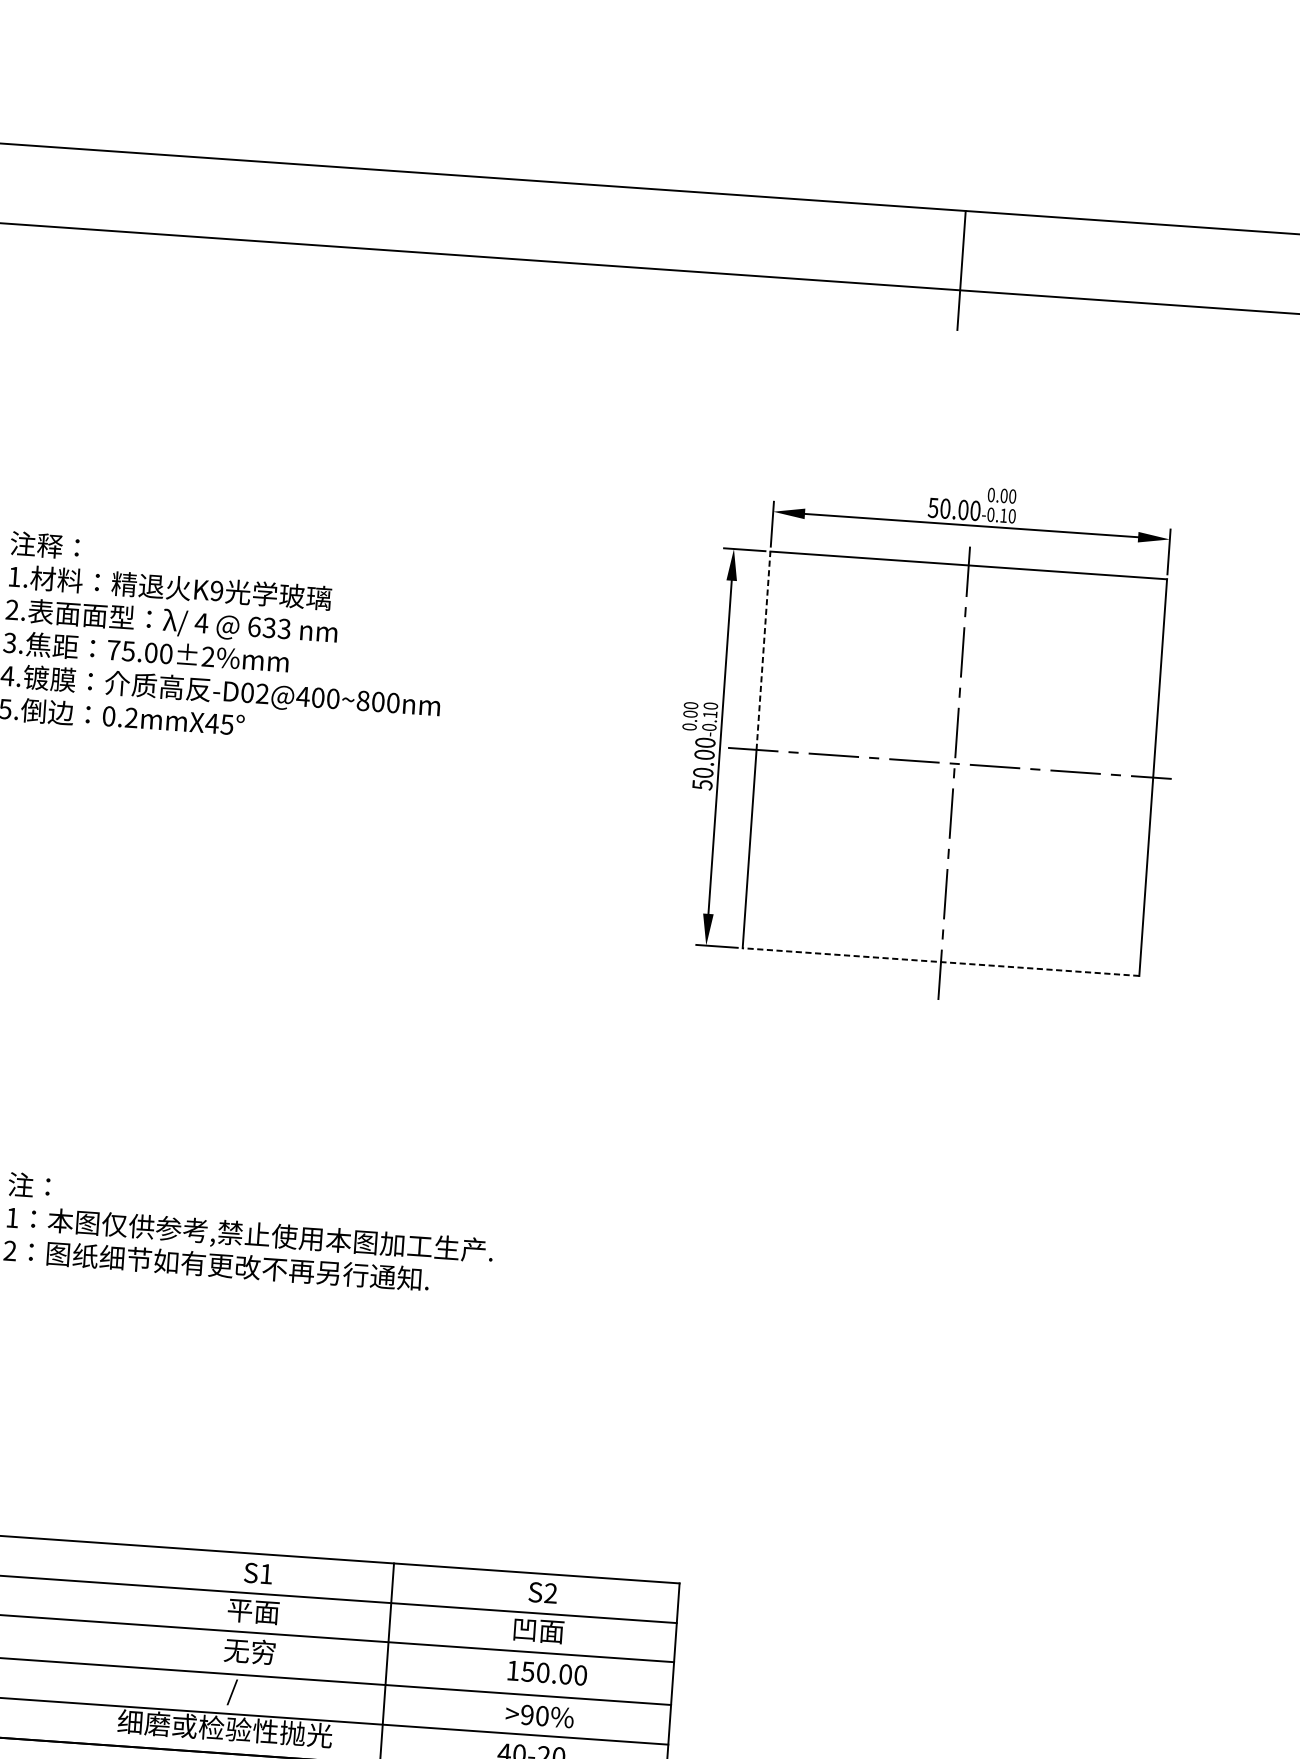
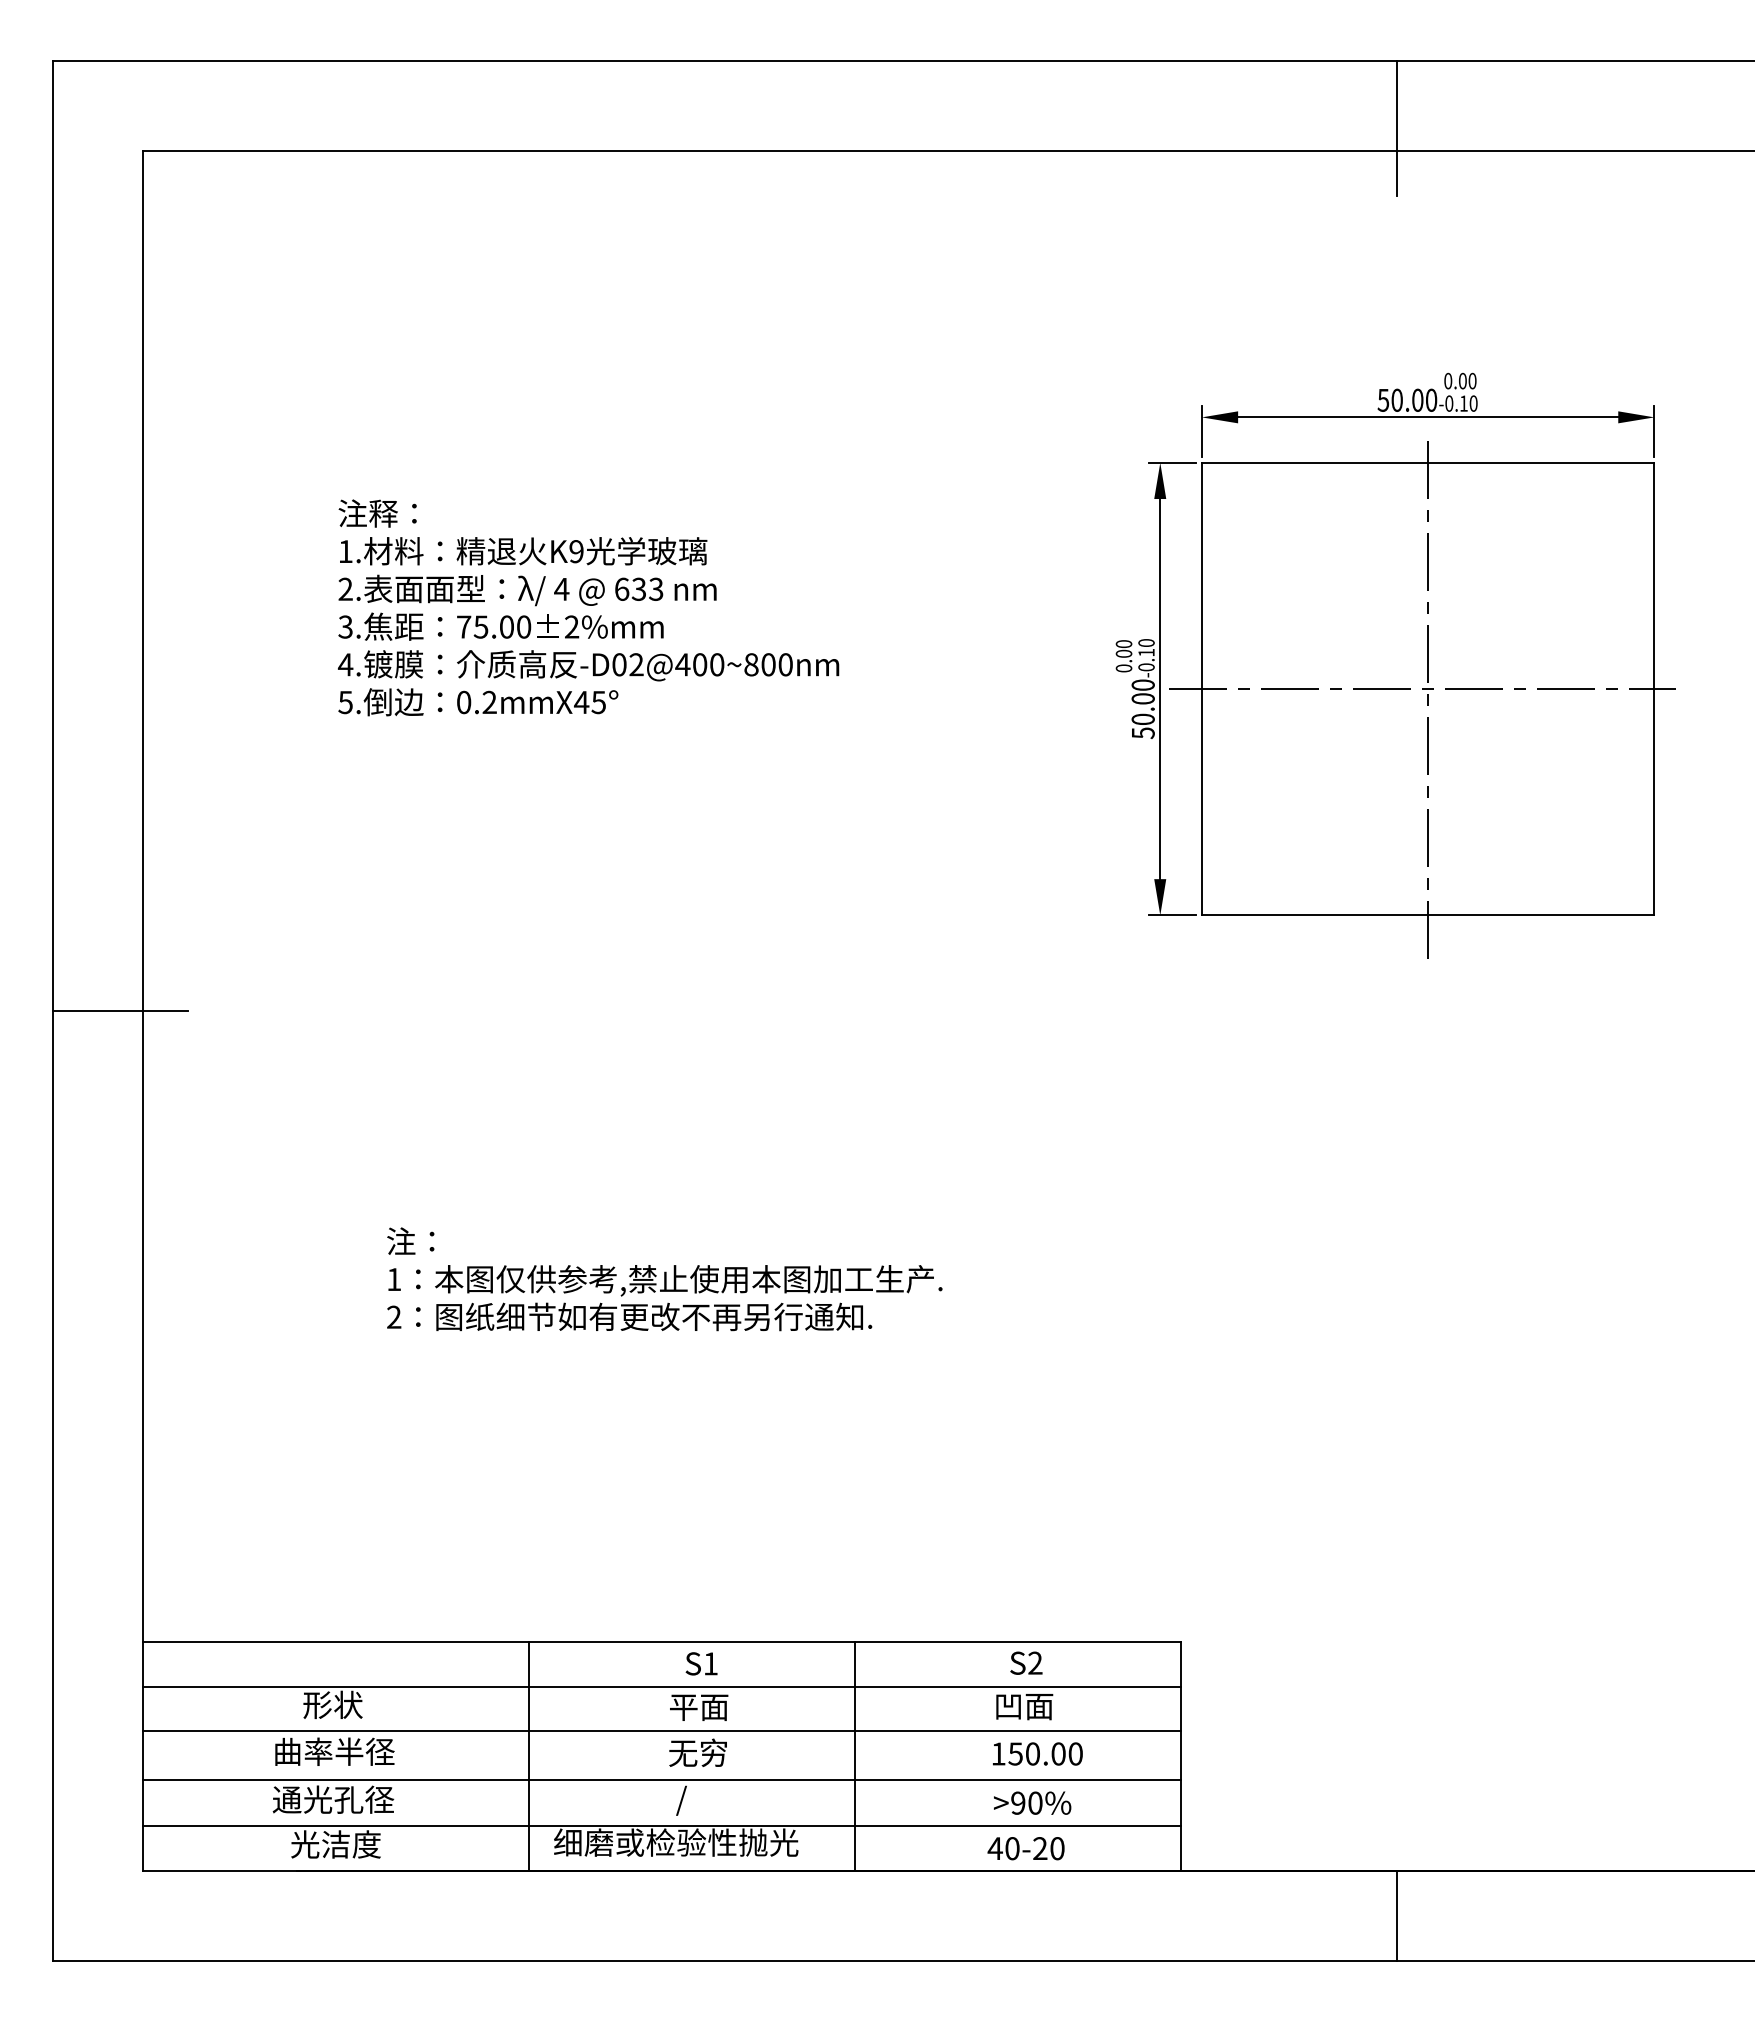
line: (763, 650) -> (1201, 575), dashed -> solid
line: (940, 962) -> (1427, 915), dashed -> solid
line: (101, 1643) -> (529, 1755), added

